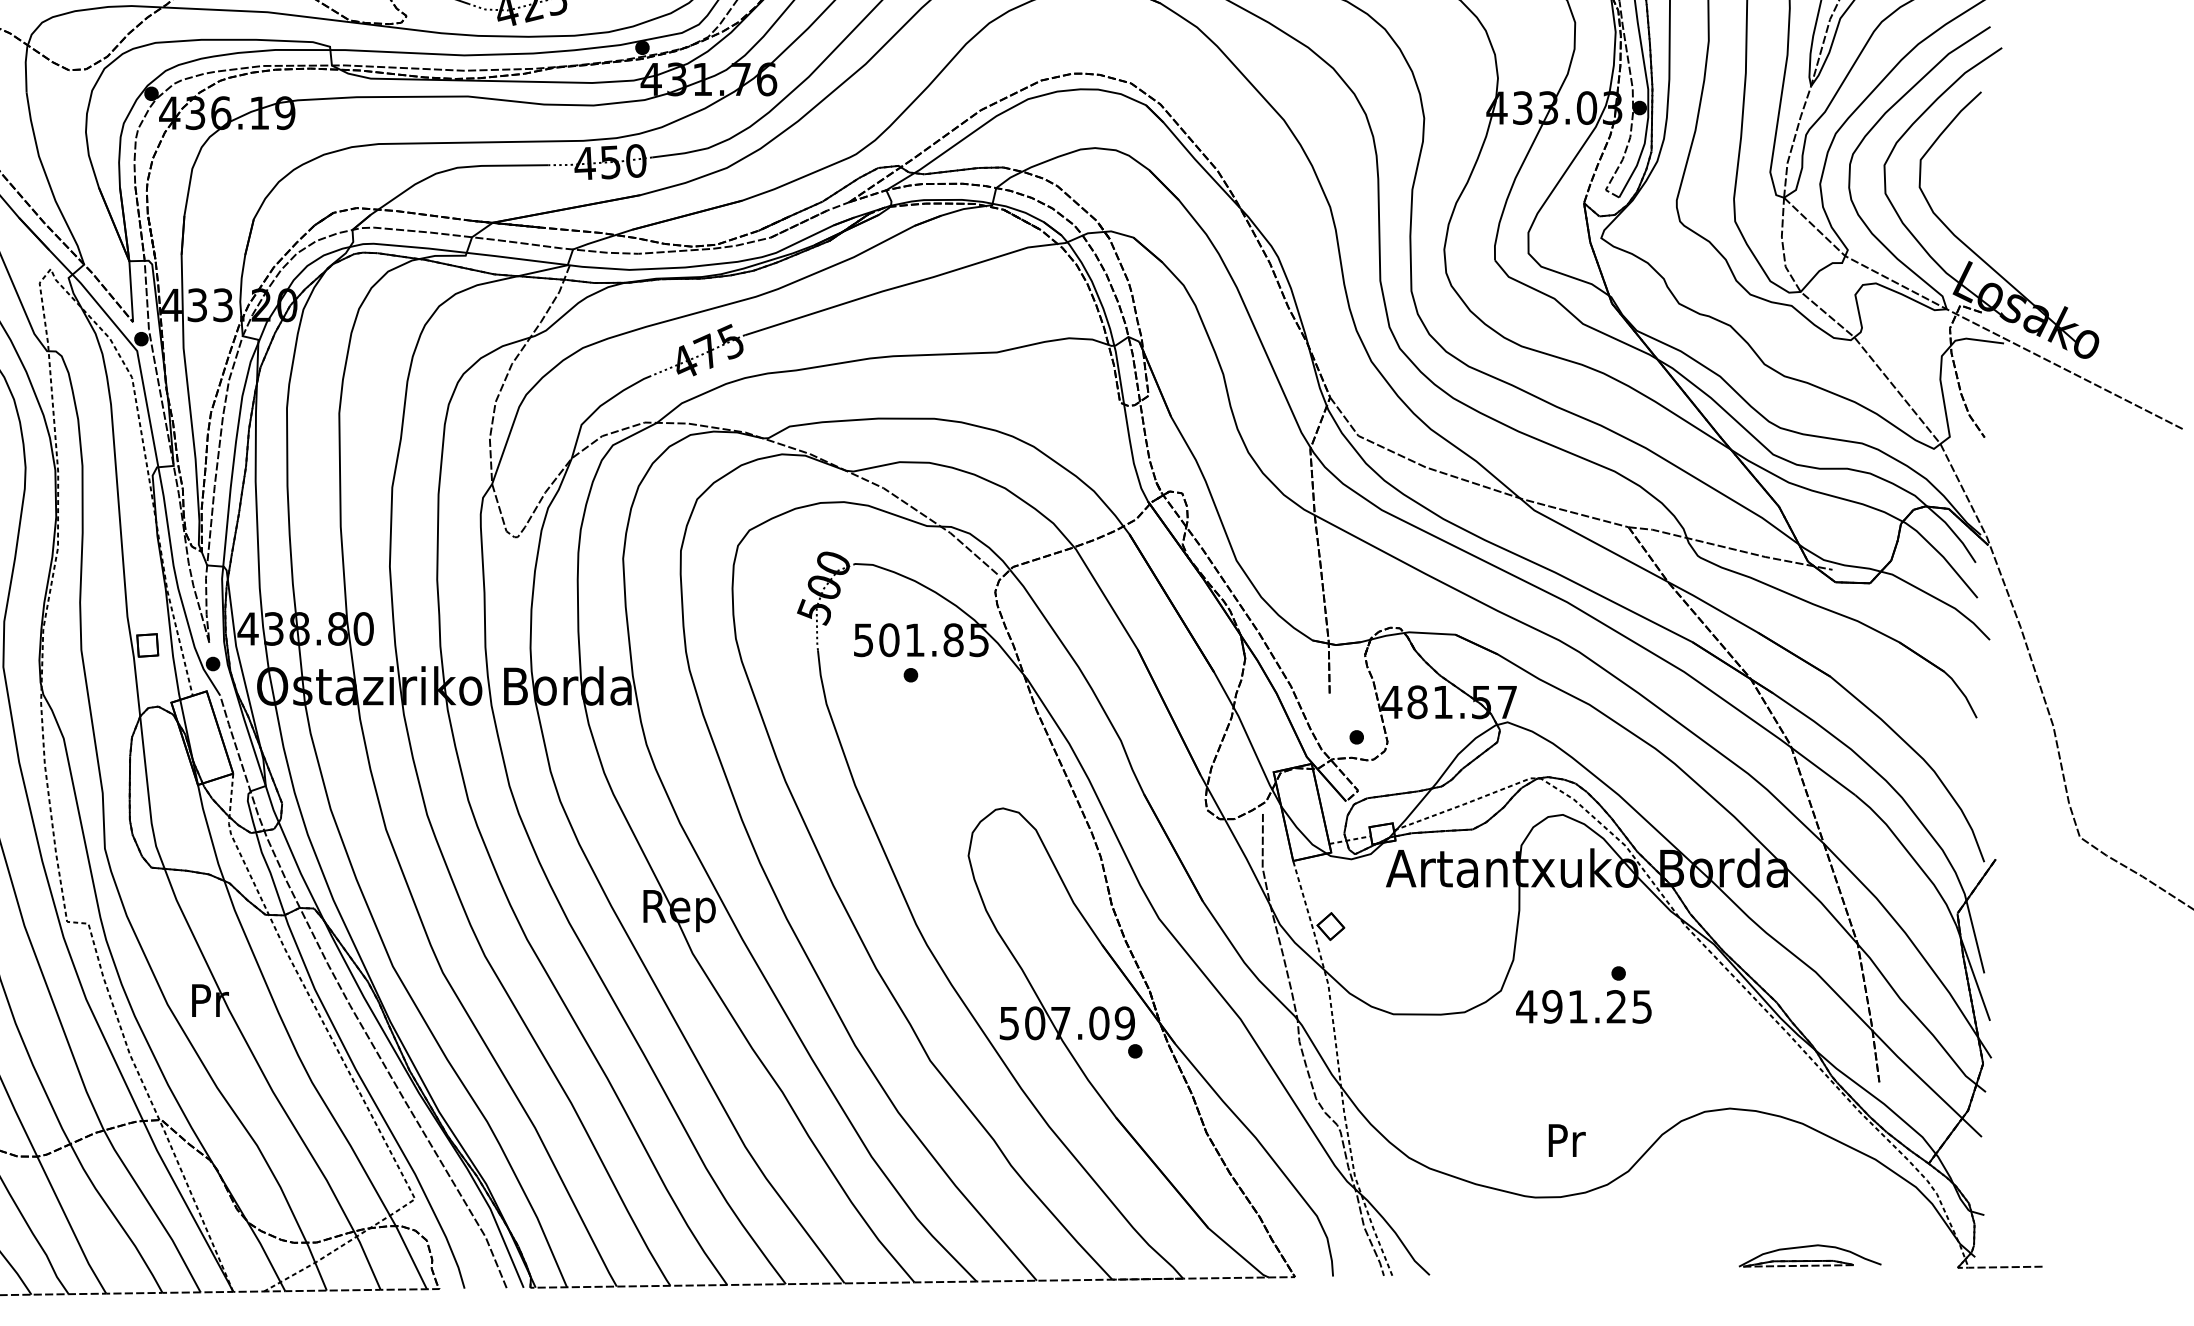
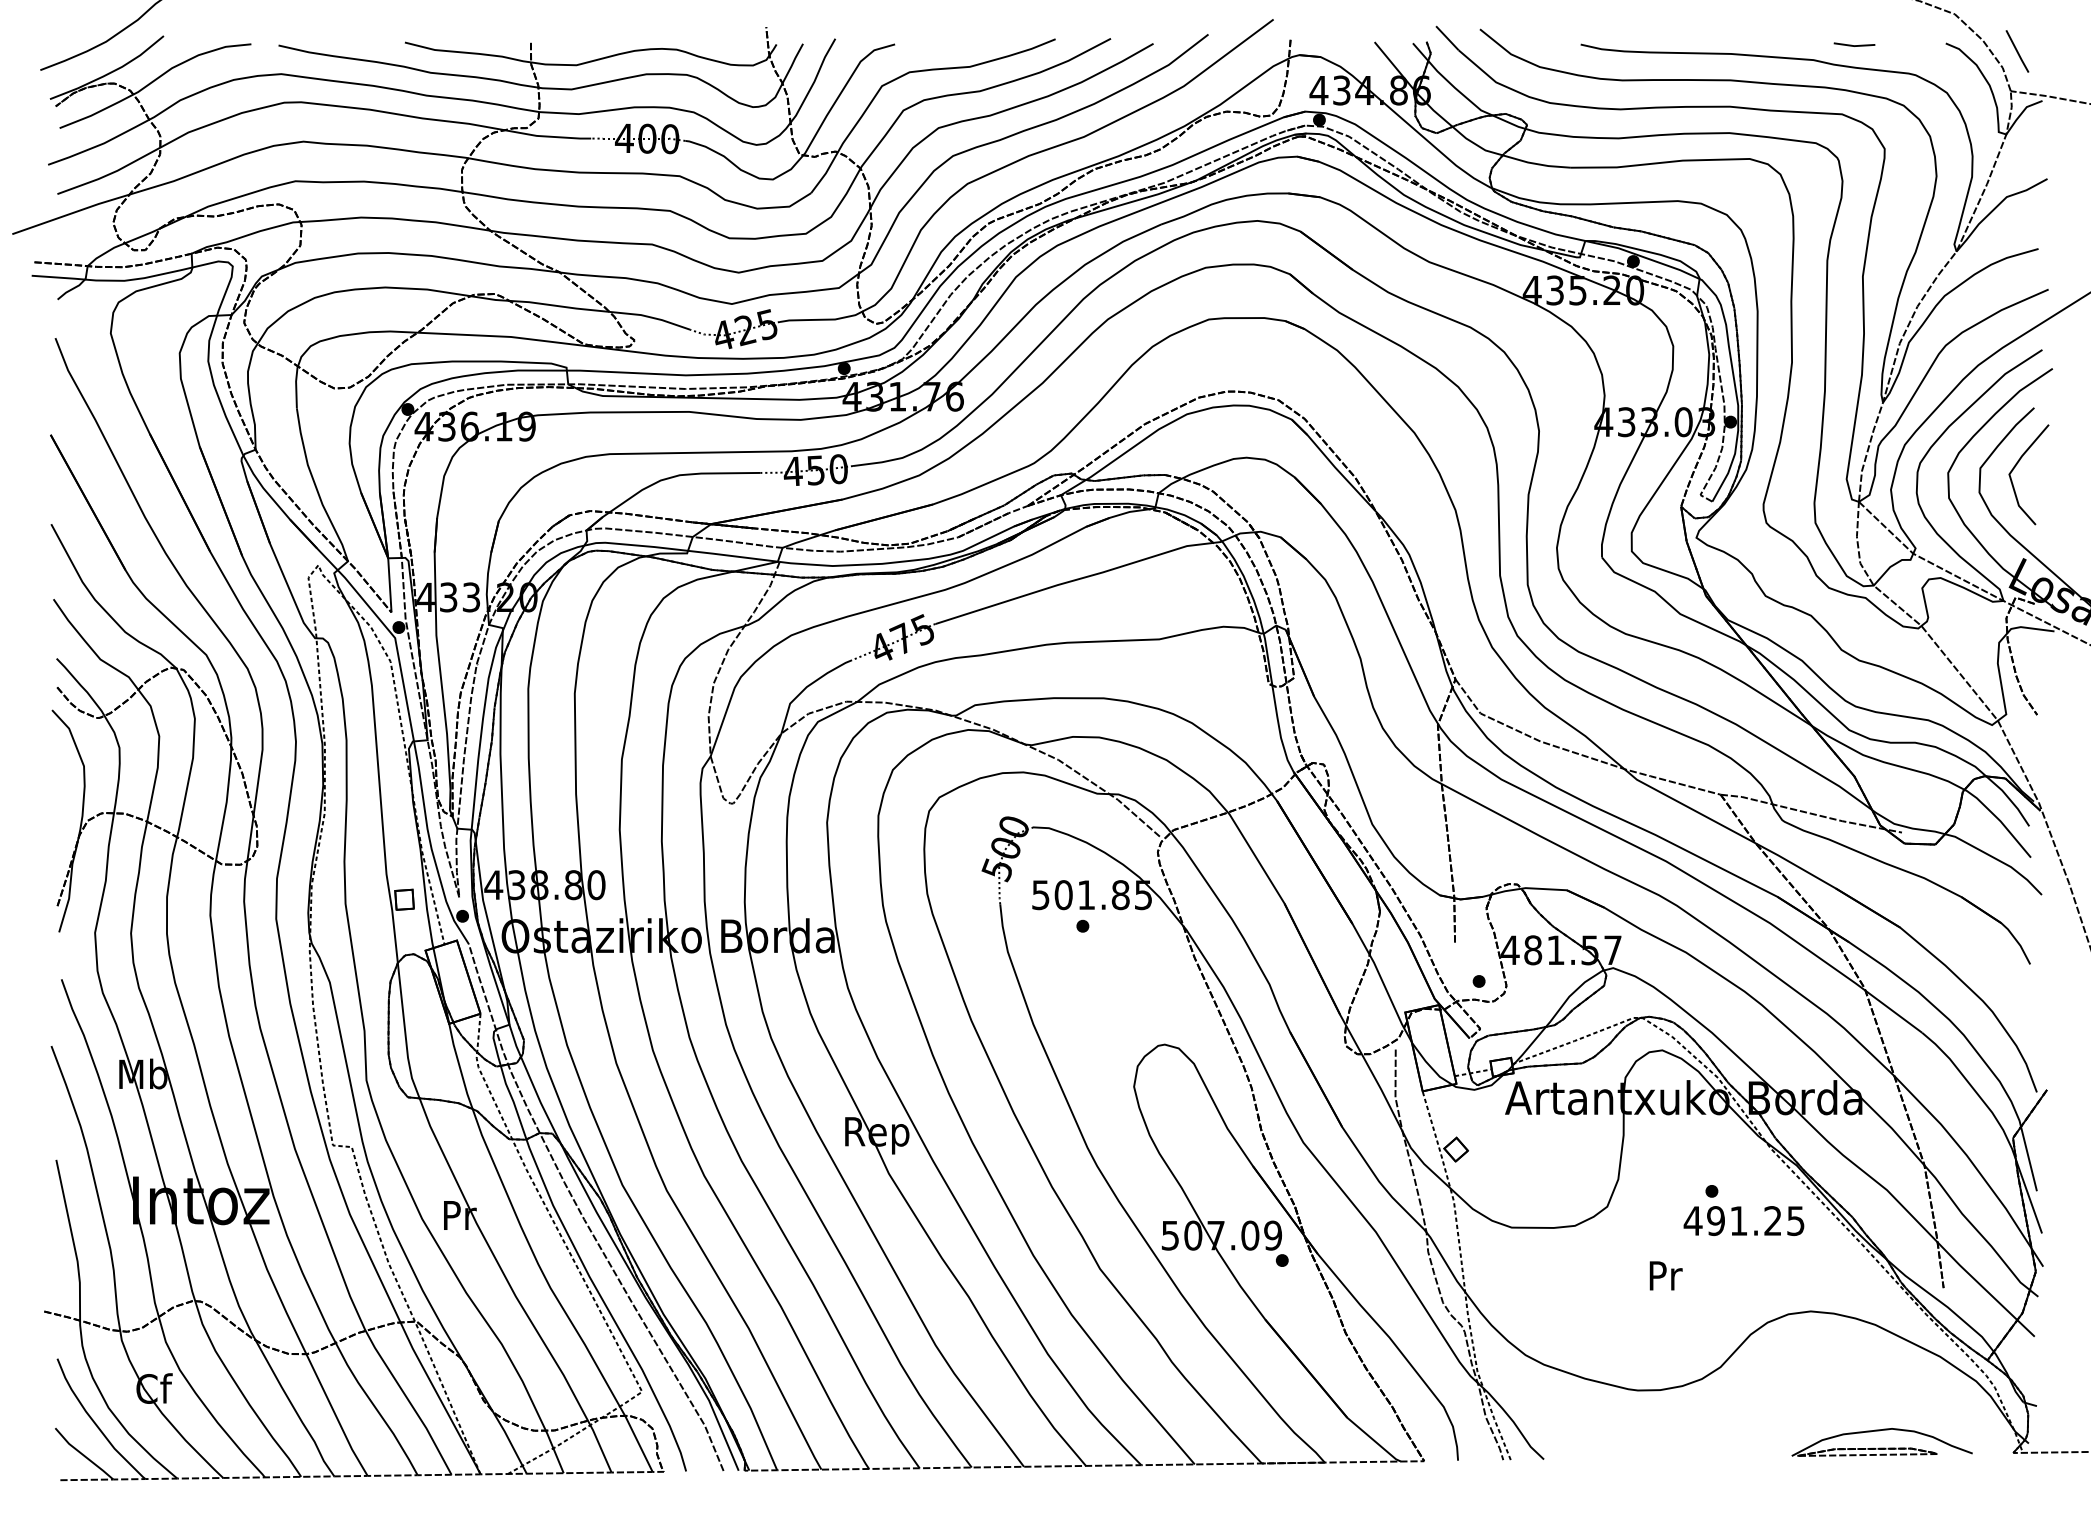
line: (1961, 157) -> (2016, 466), added
text: (1583, 1006) -> (1743, 1220), moved
text: (1566, 1140) -> (1665, 1275), moved
part: (1809, 1256) -> (1881, 1442), size x1.43

